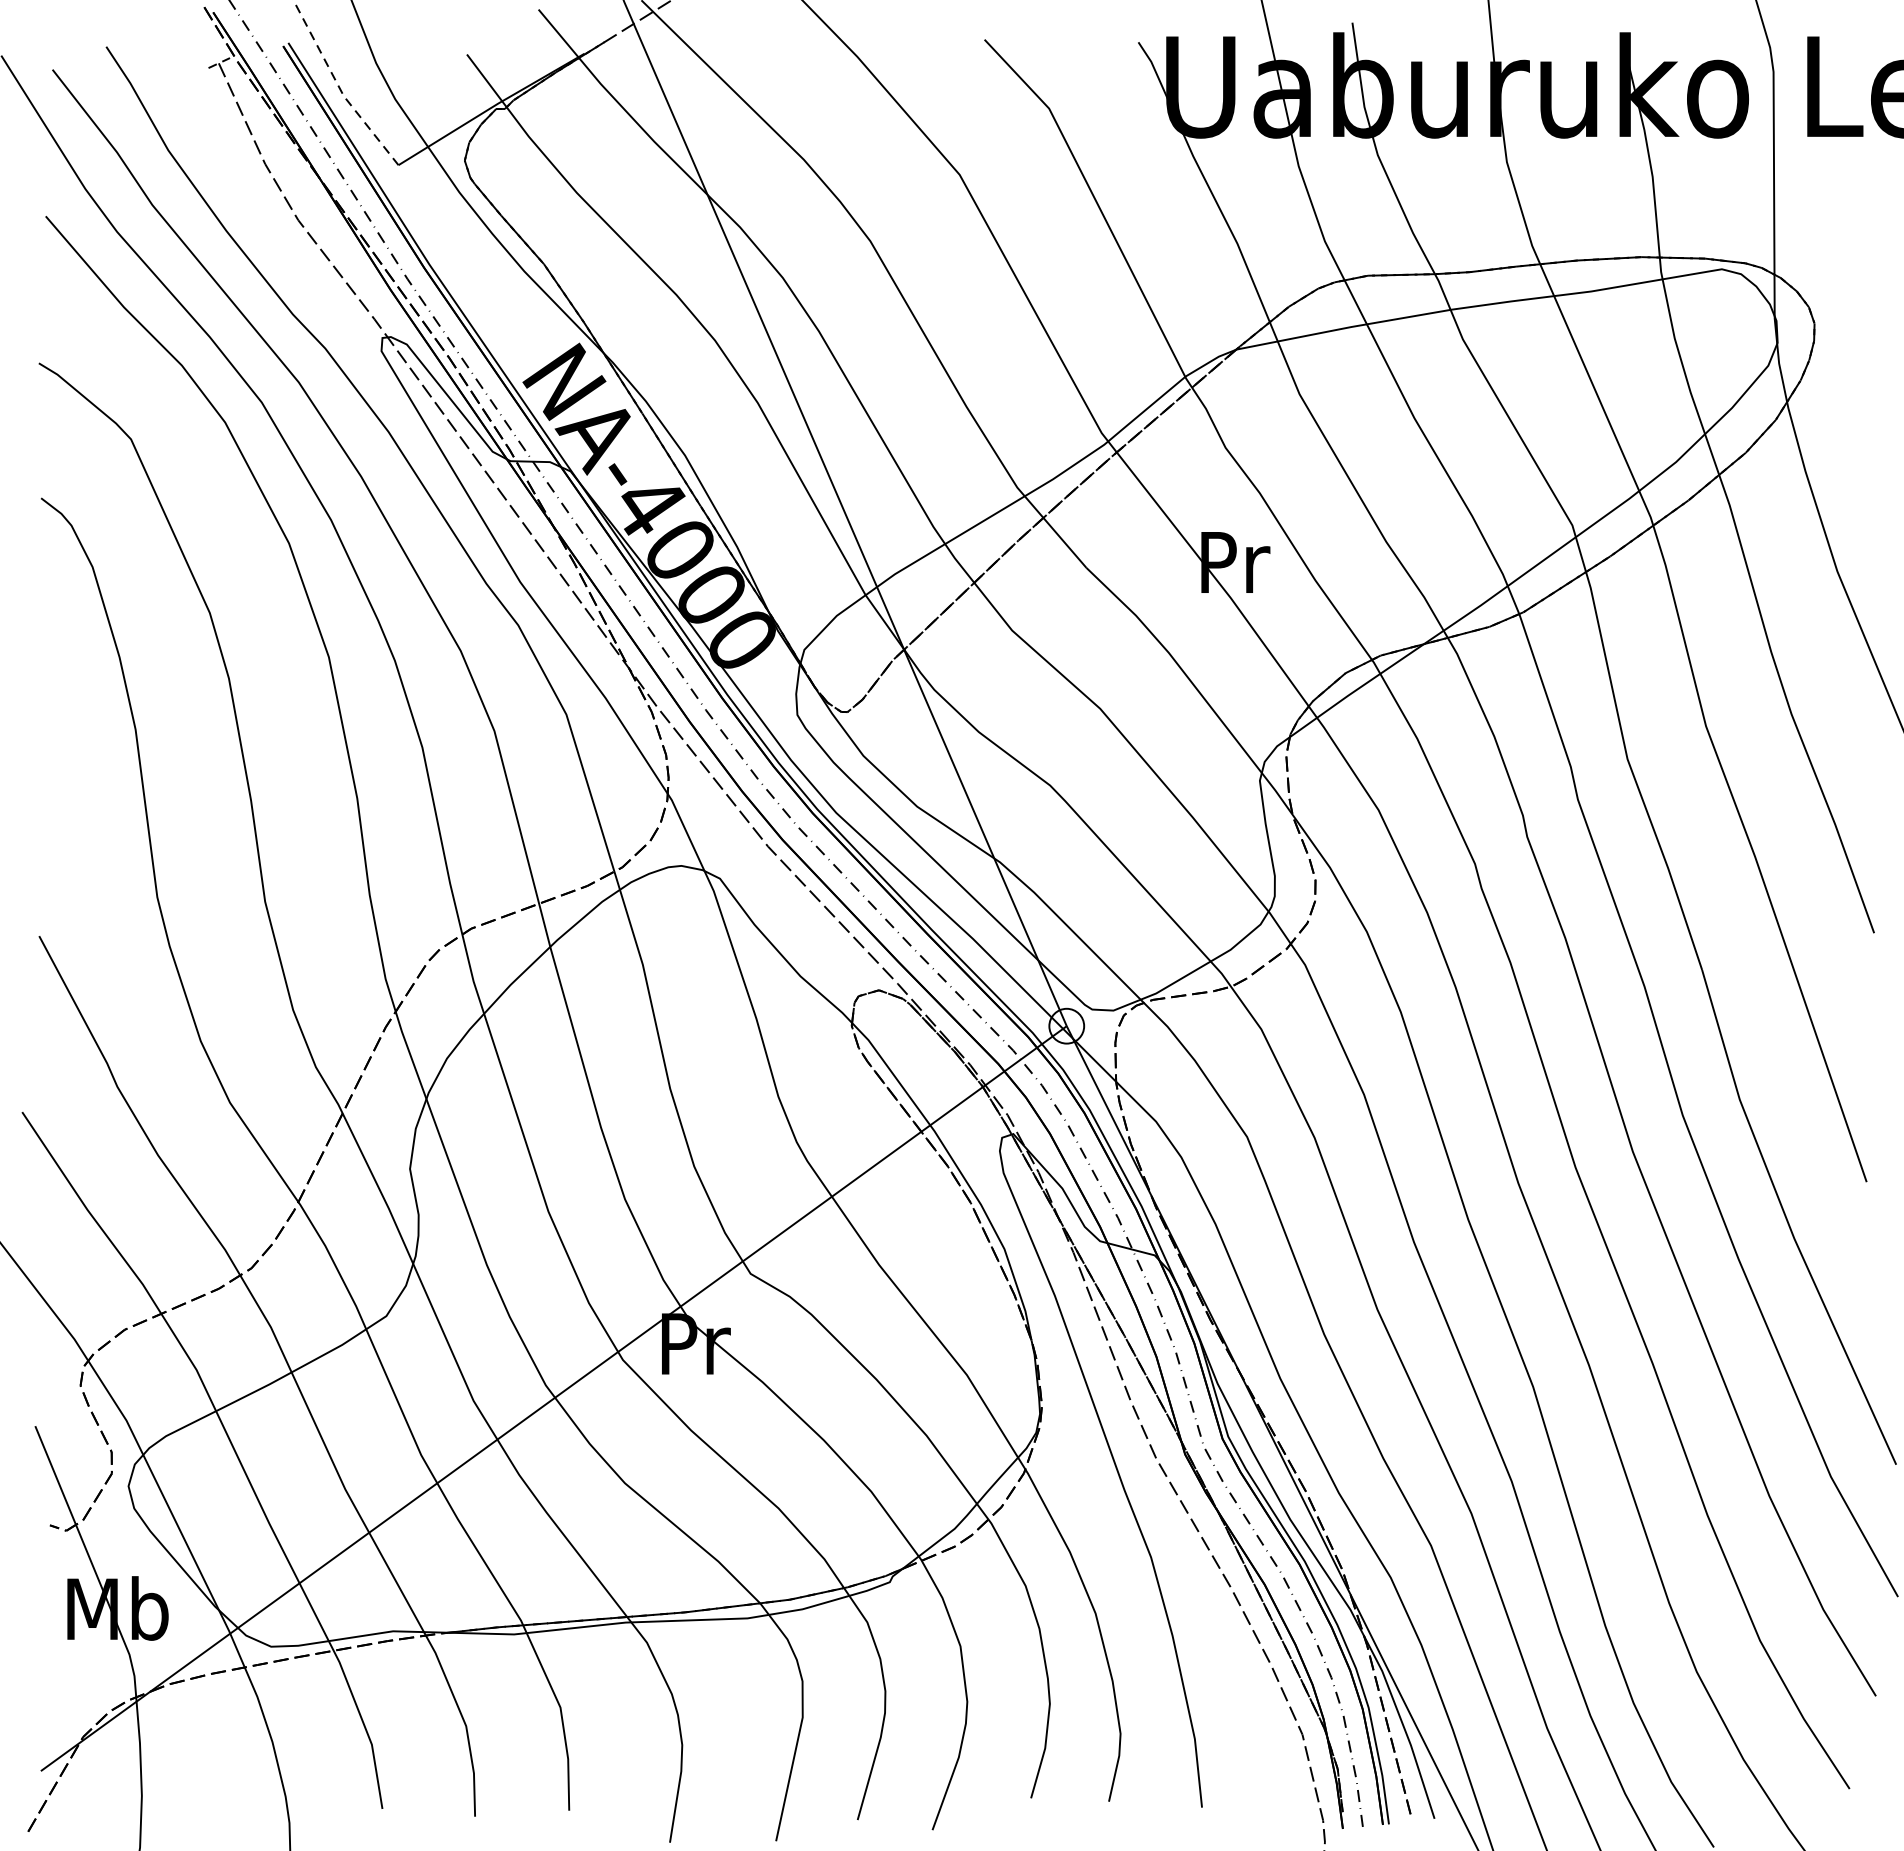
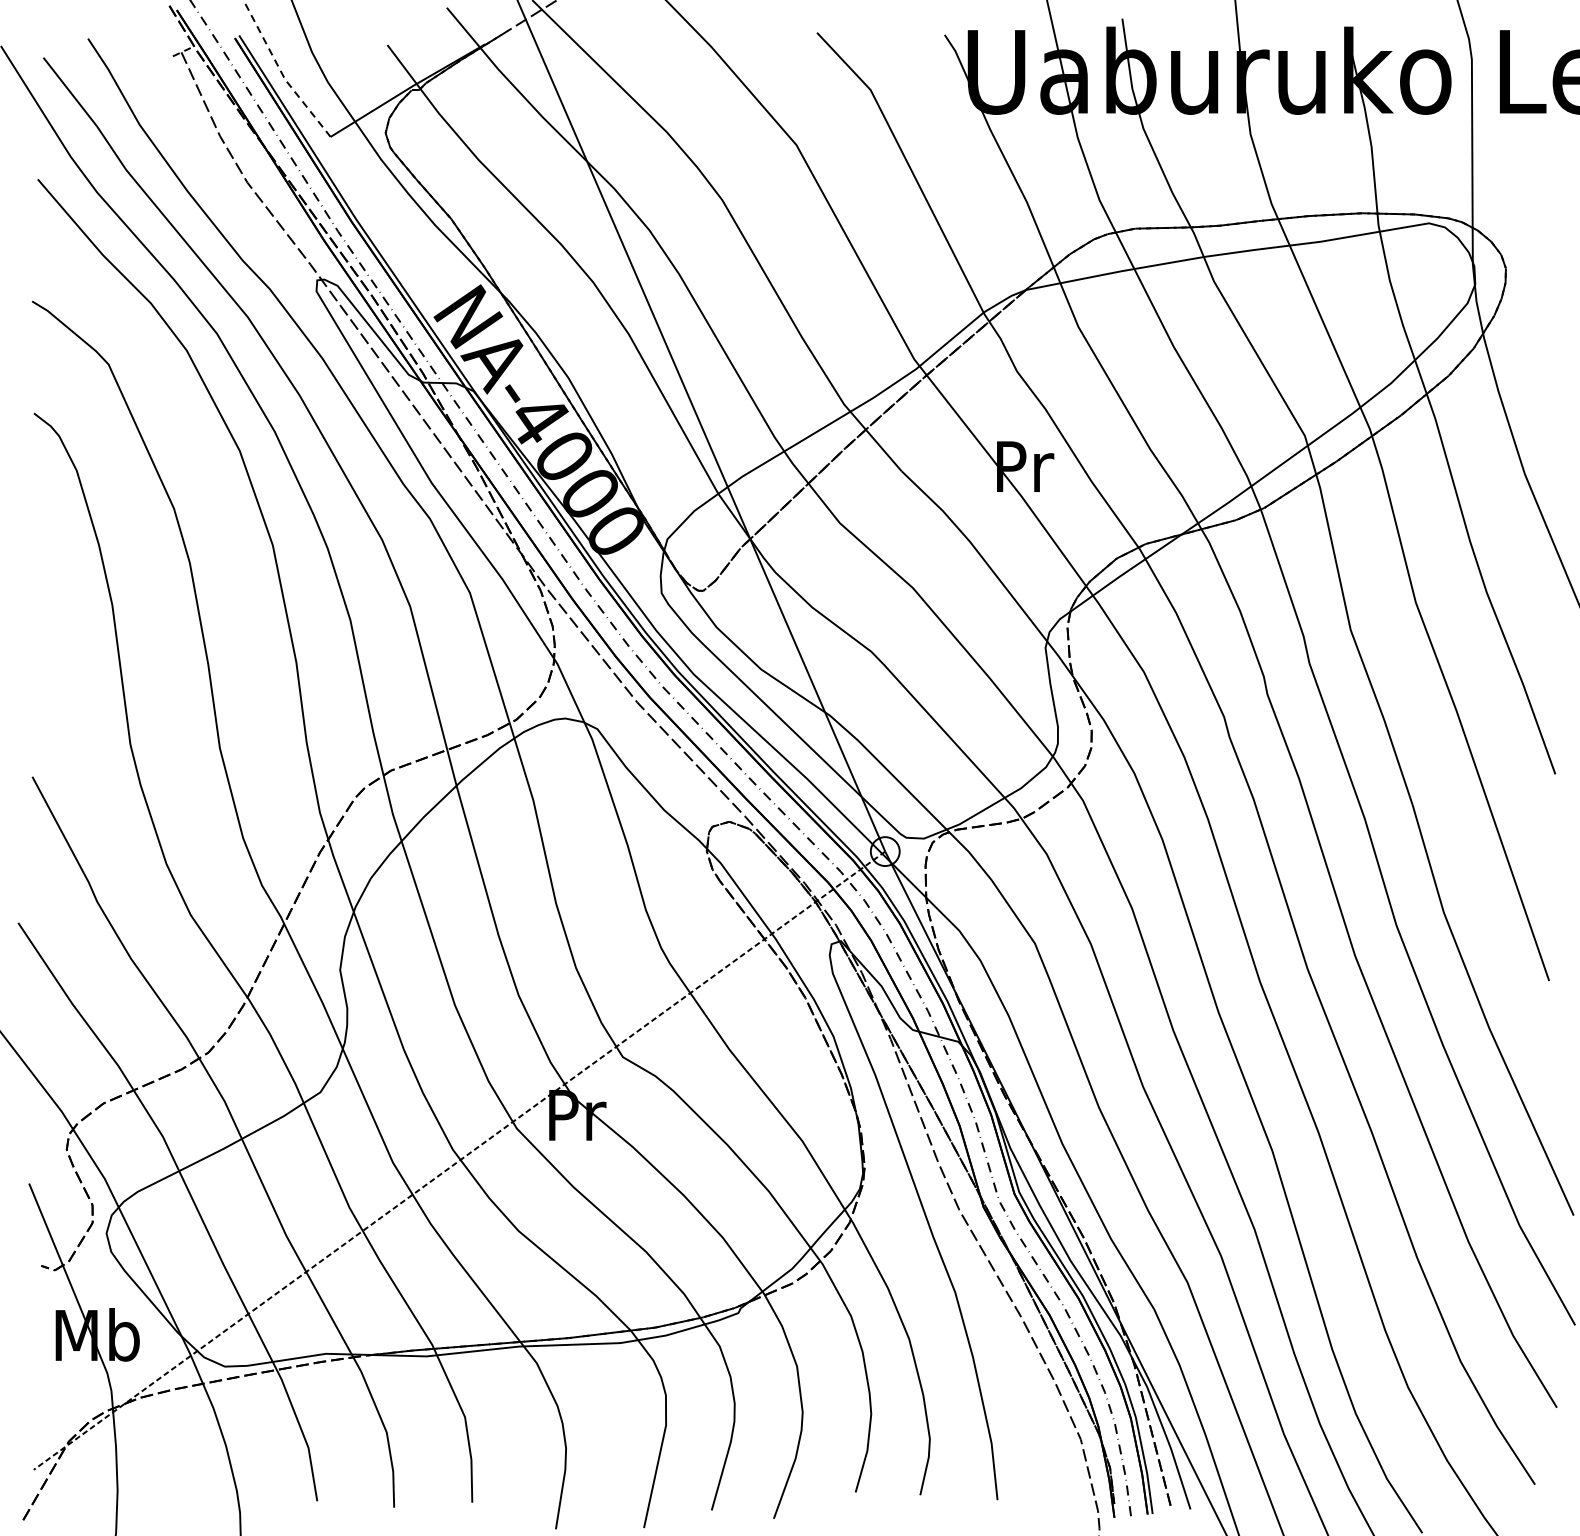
line: (553, 1398) -> (459, 1160), solid -> dashed

